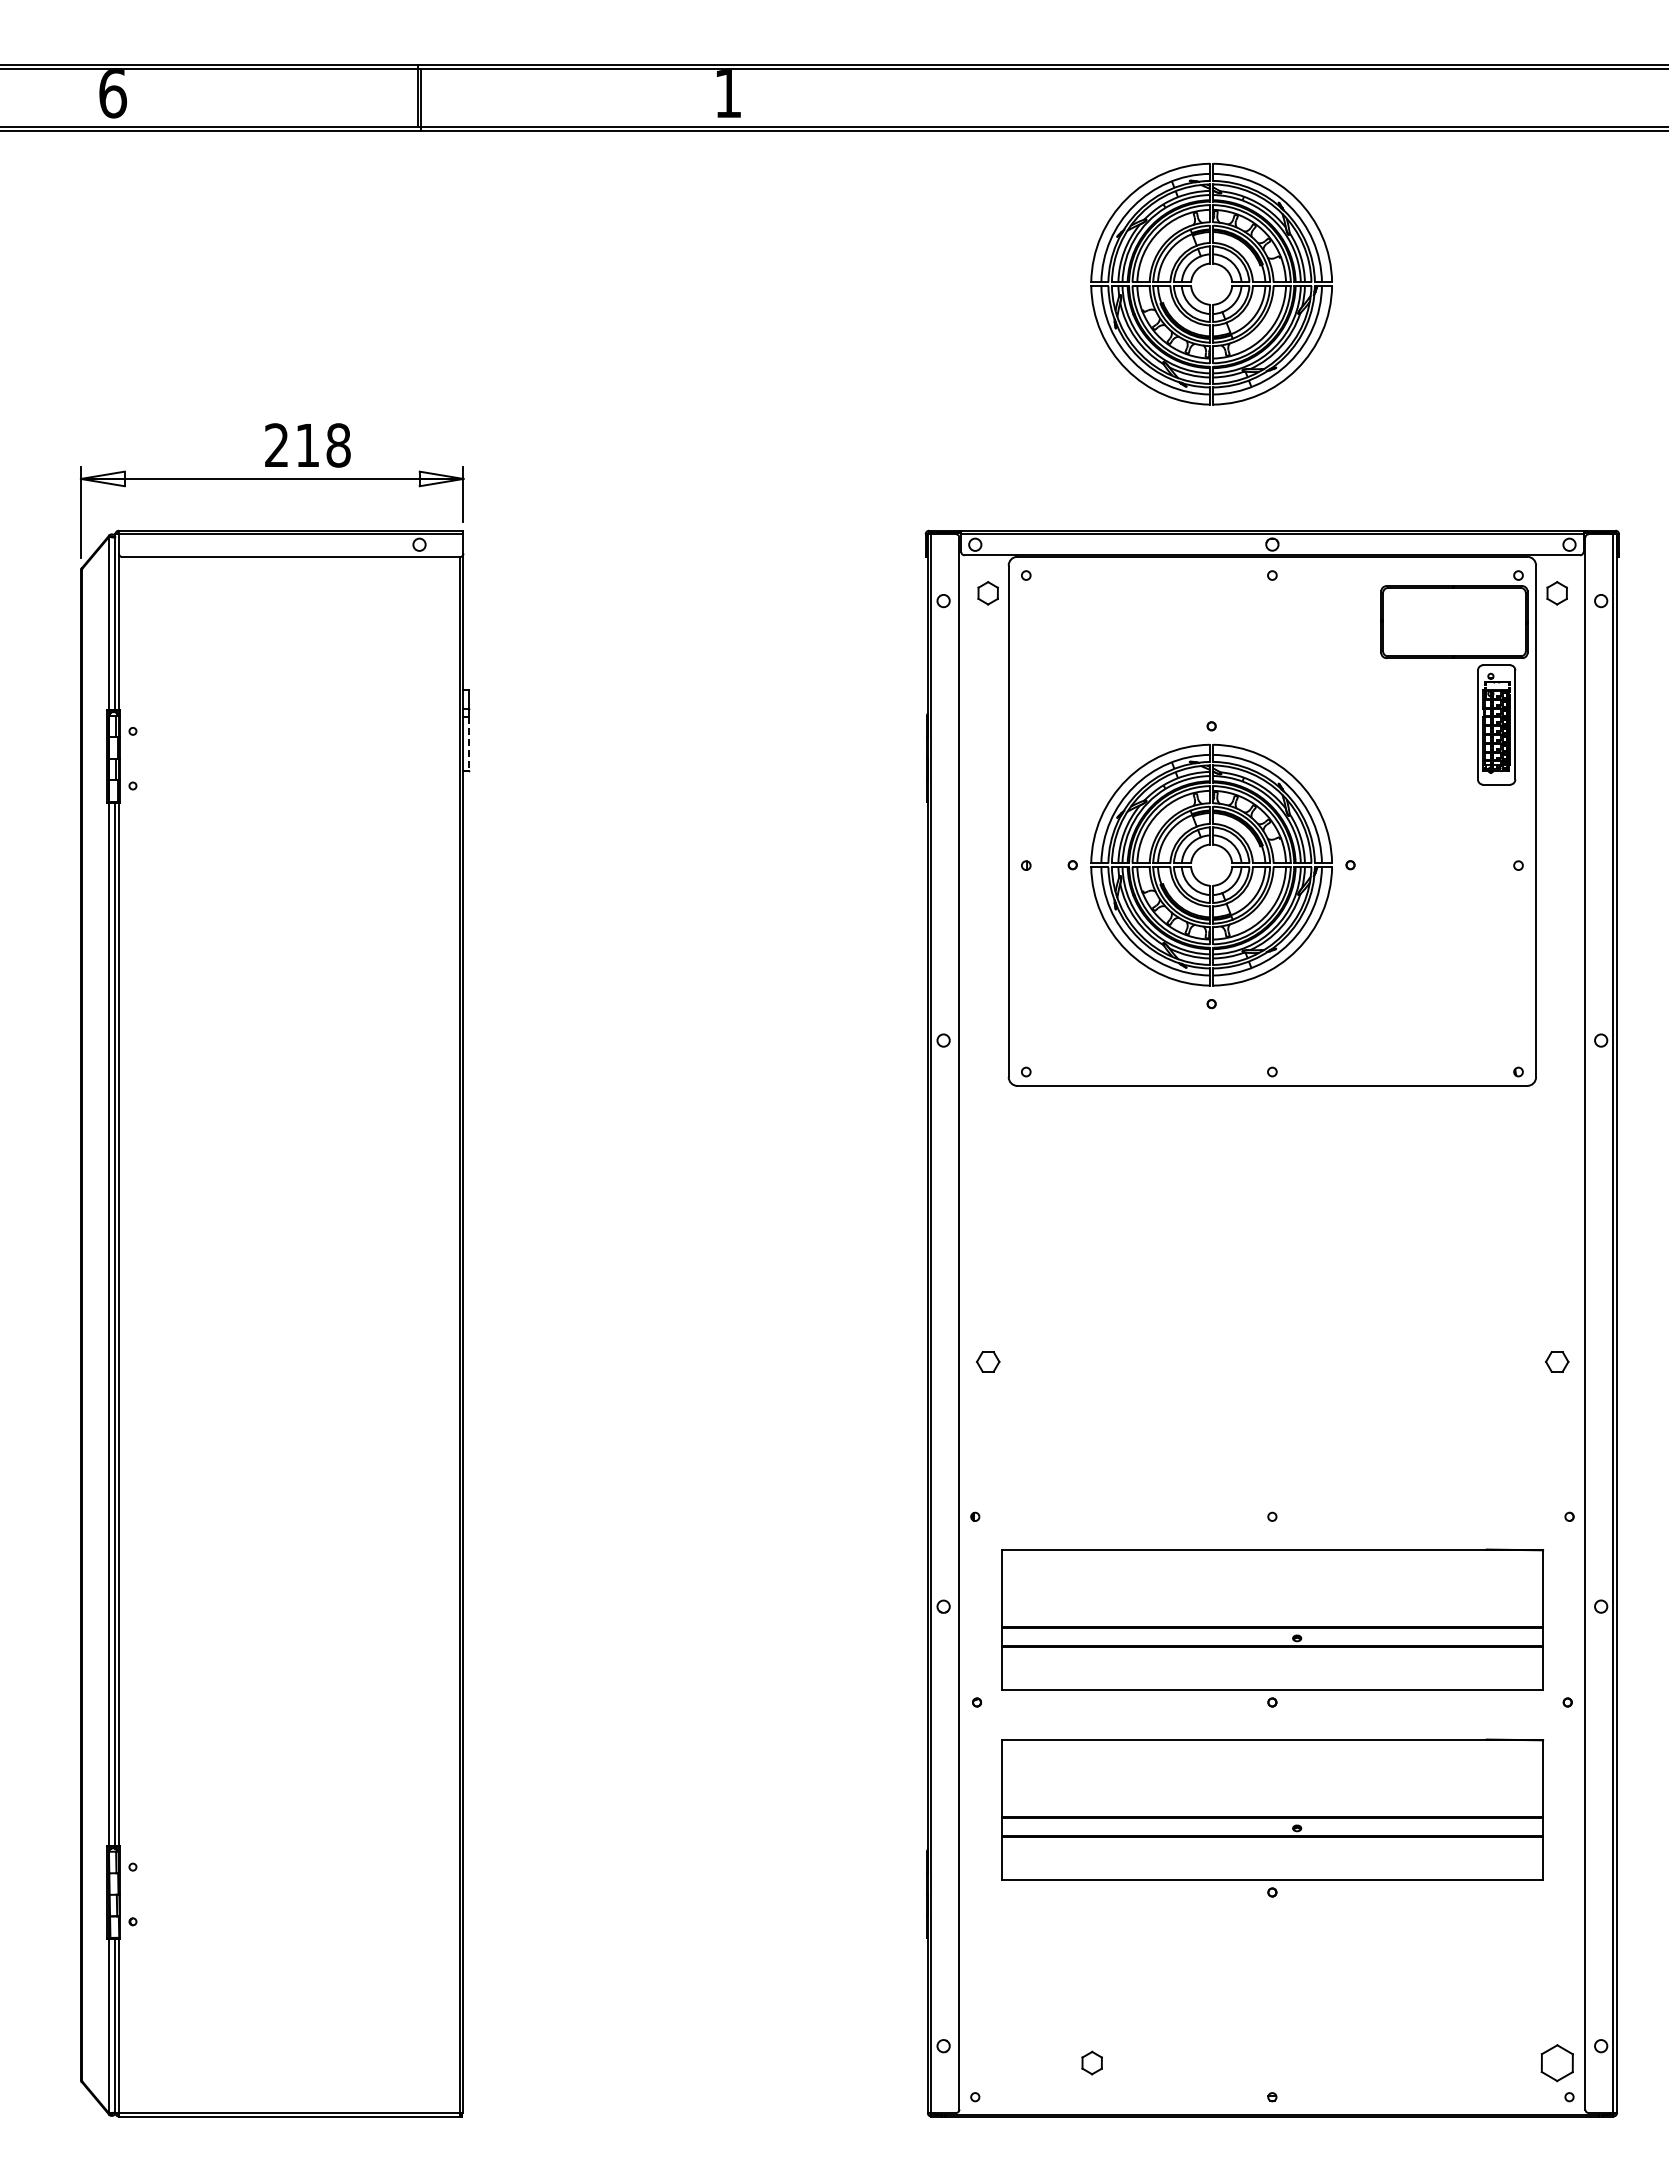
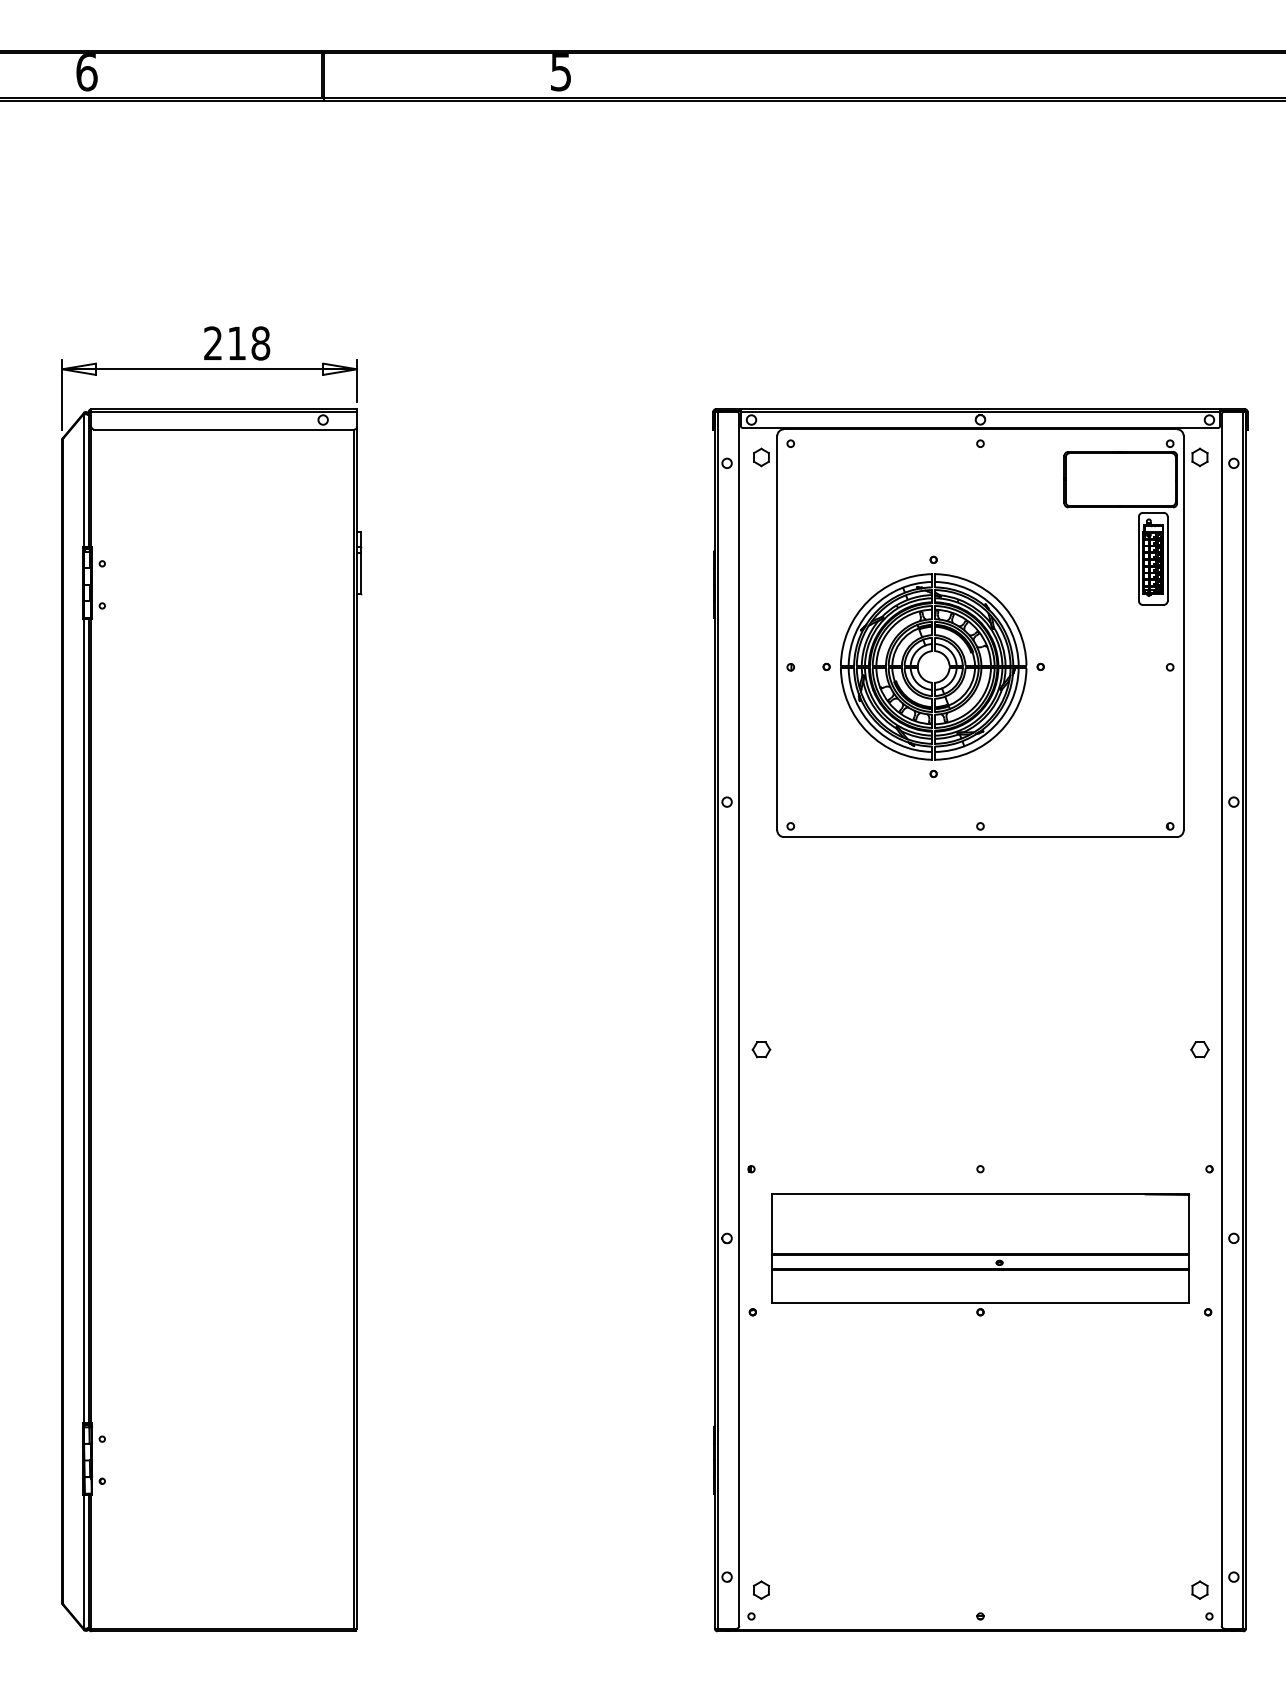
text: (728, 94) -> (561, 72), 1 -> 5
part: (1206, 265) -> (929, 204), removed
line: (468, 744) -> (360, 573), dashed -> solid
part: (1272, 1817) -> (980, 1400), removed
part: (1091, 2062) -> (760, 1589), moved
part: (1556, 2062) -> (1199, 1589), size x0.62

